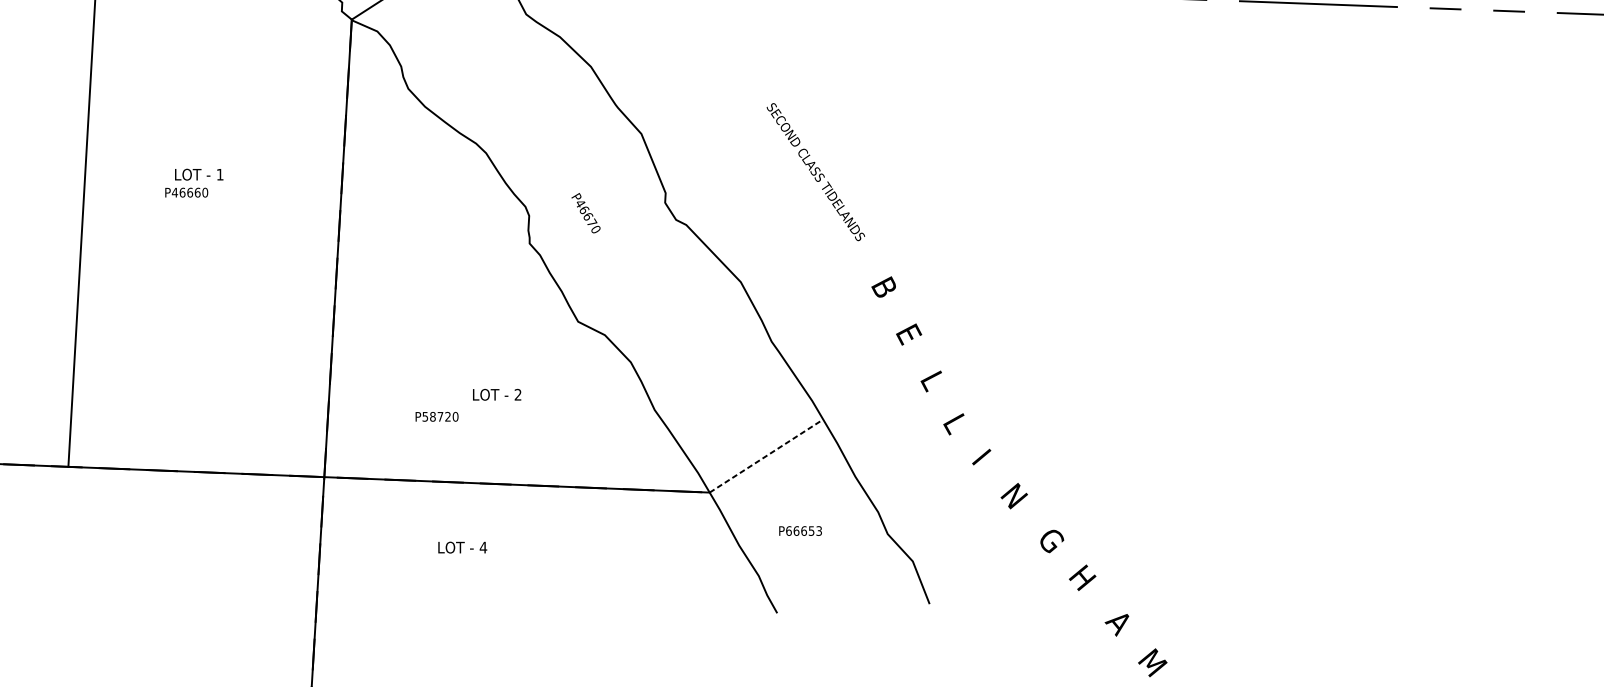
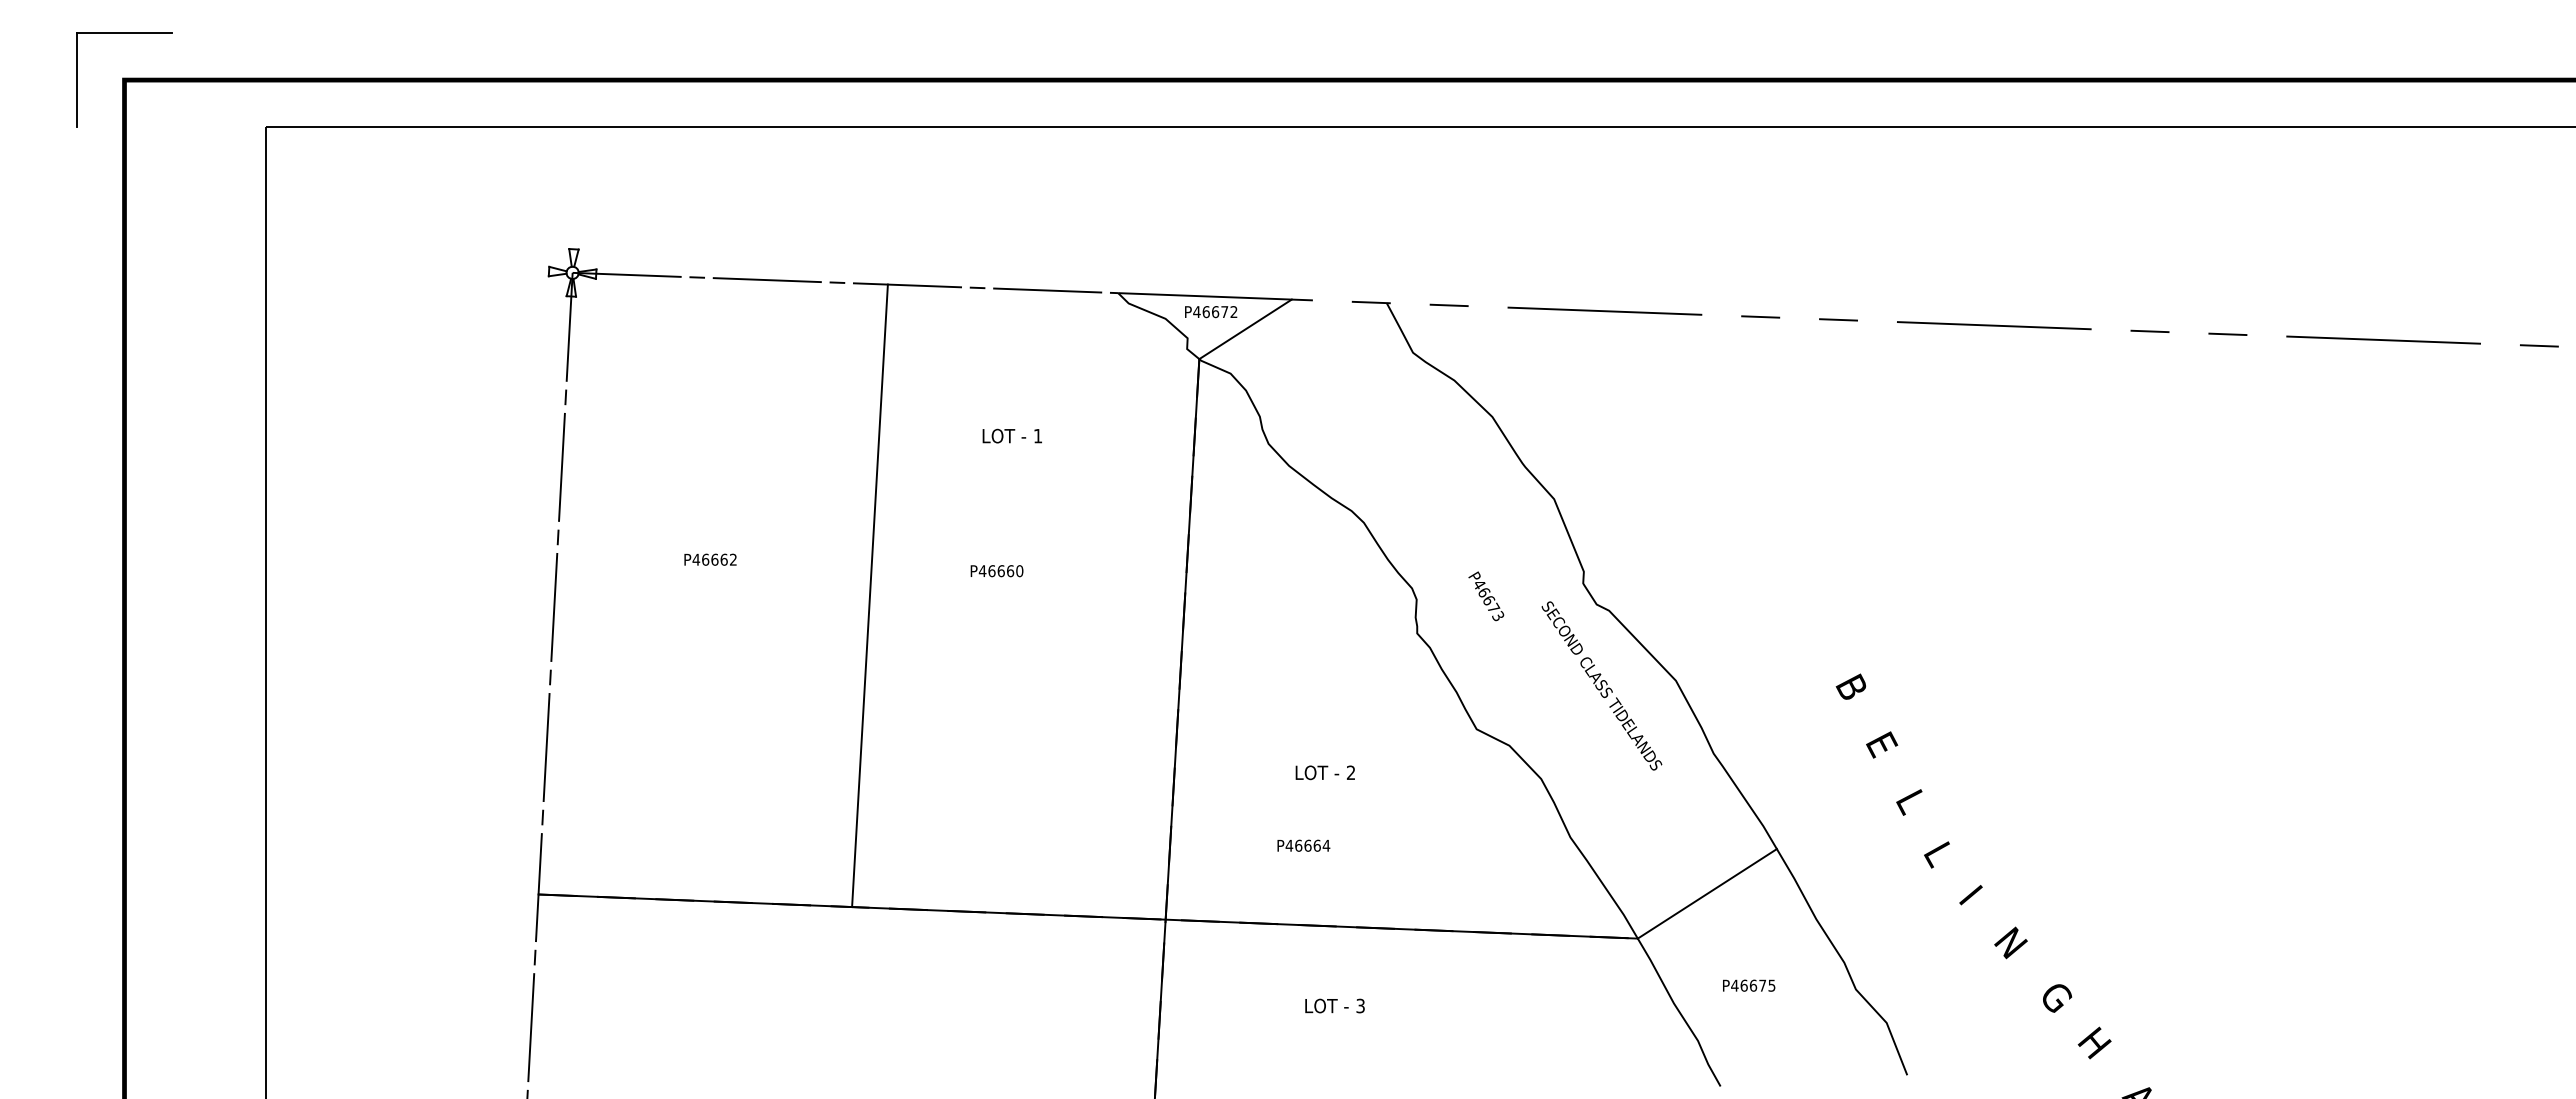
text: (815, 171) -> (1601, 685), moved
text: (198, 174) -> (1011, 435), moved
text: (595, 229) -> (1497, 616), P46670 -> P46673
text: (496, 394) -> (1324, 772), moved
text: (440, 416) -> (1307, 845), P58720 -> P46664
line: (766, 455) -> (1707, 893), dashed -> solid
text: (804, 530) -> (1753, 985), P66653 -> P46675
text: (483, 547) -> (1360, 1005), 4 -> 3

